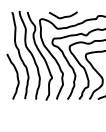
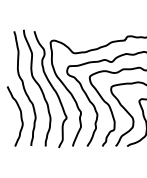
curve: (63, 16) -> (81, 37), removed

